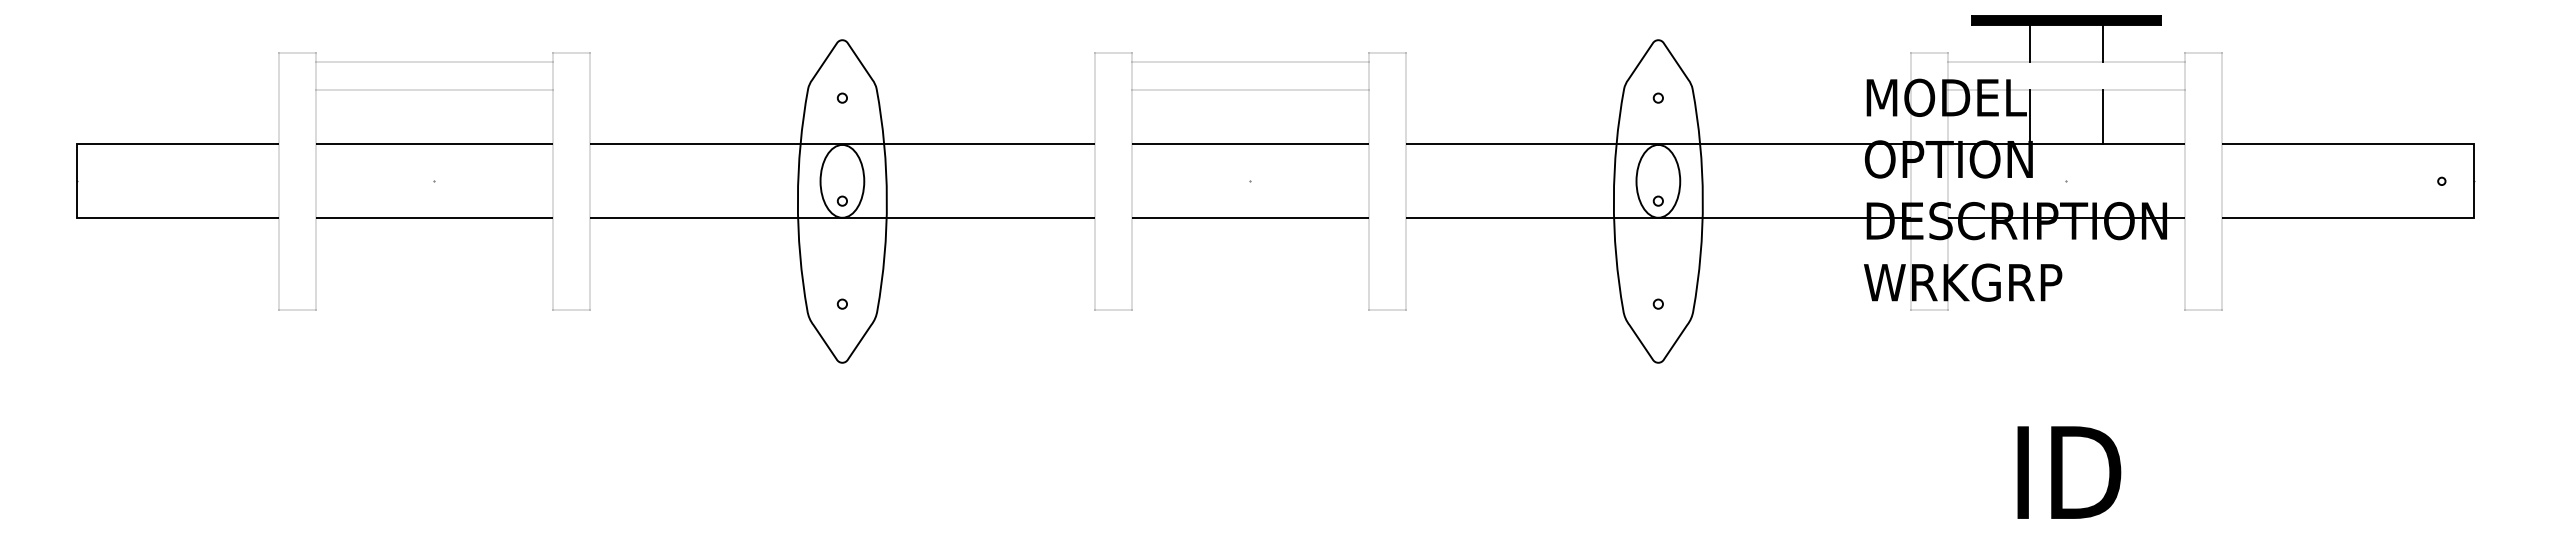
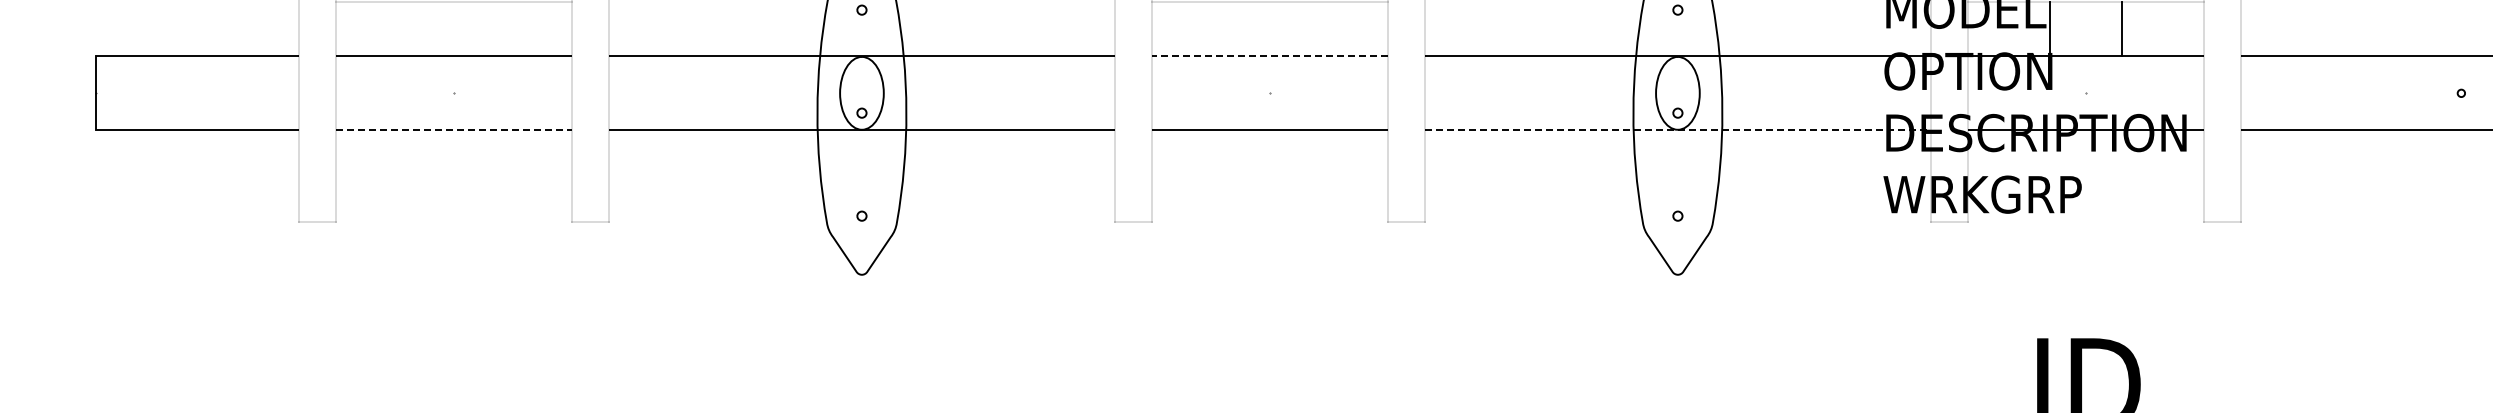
line: (1249, 144) -> (1269, 56), solid -> dashed
line: (434, 218) -> (454, 130), solid -> dashed
line: (1658, 218) -> (1678, 130), solid -> dashed

